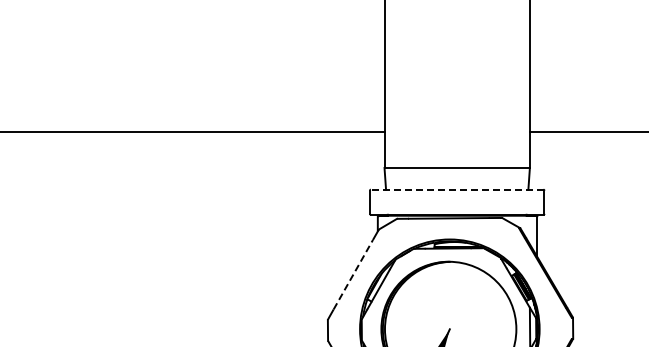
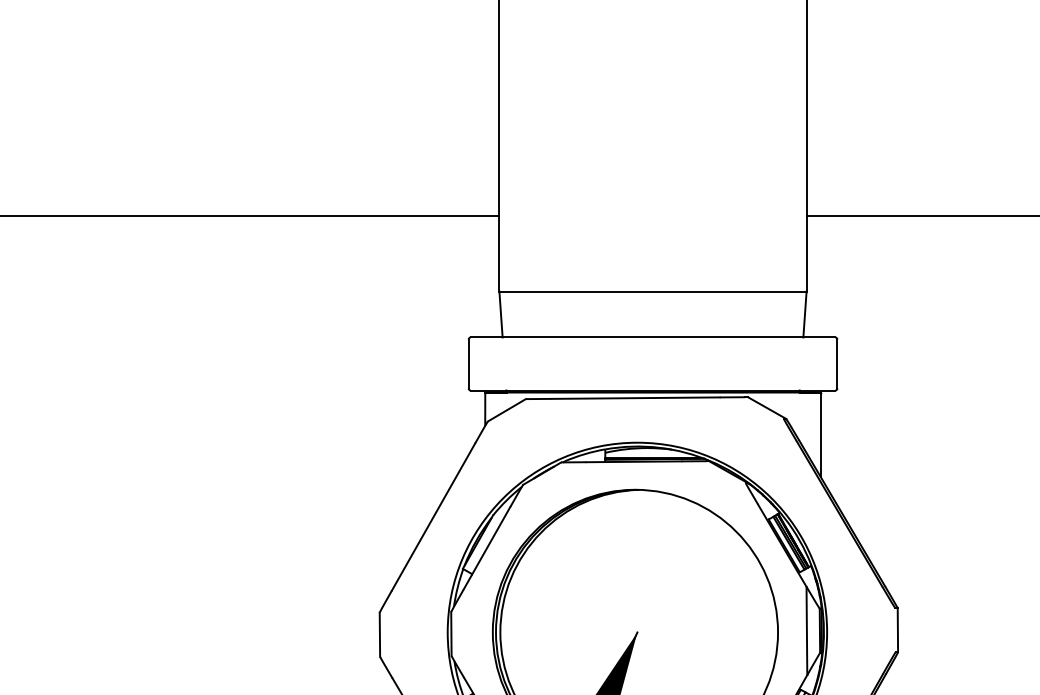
line: (456, 189) -> (651, 337), dashed -> solid
line: (353, 274) -> (433, 516), dashed -> solid

